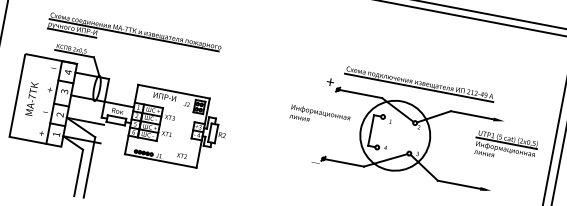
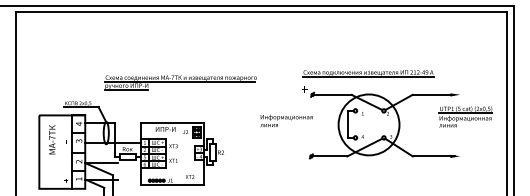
part: (134, 36) -> (180, 82), moved
part: (419, 83) -> (368, 73), moved
text: (32, 98) -> (52, 139), moved
text: (320, 116) -> (286, 120), moved

